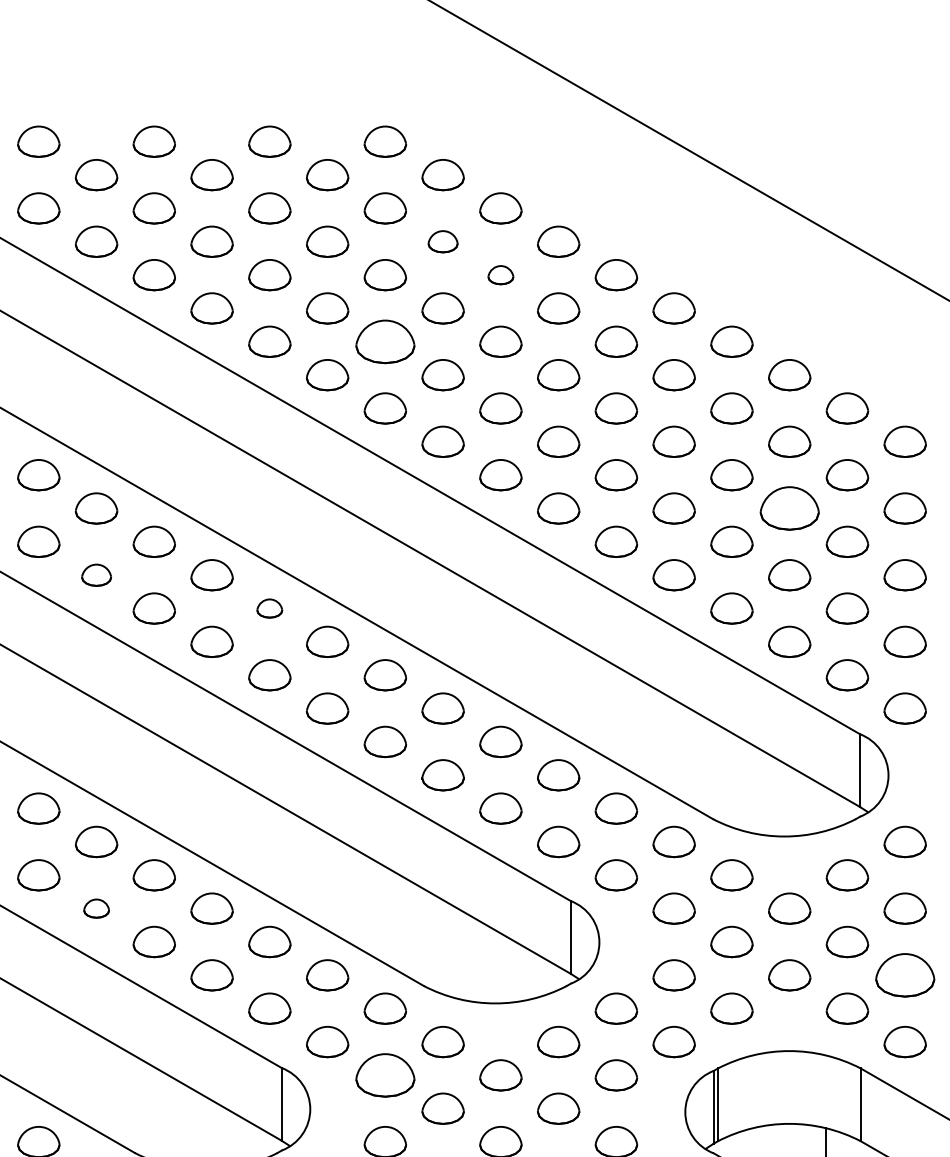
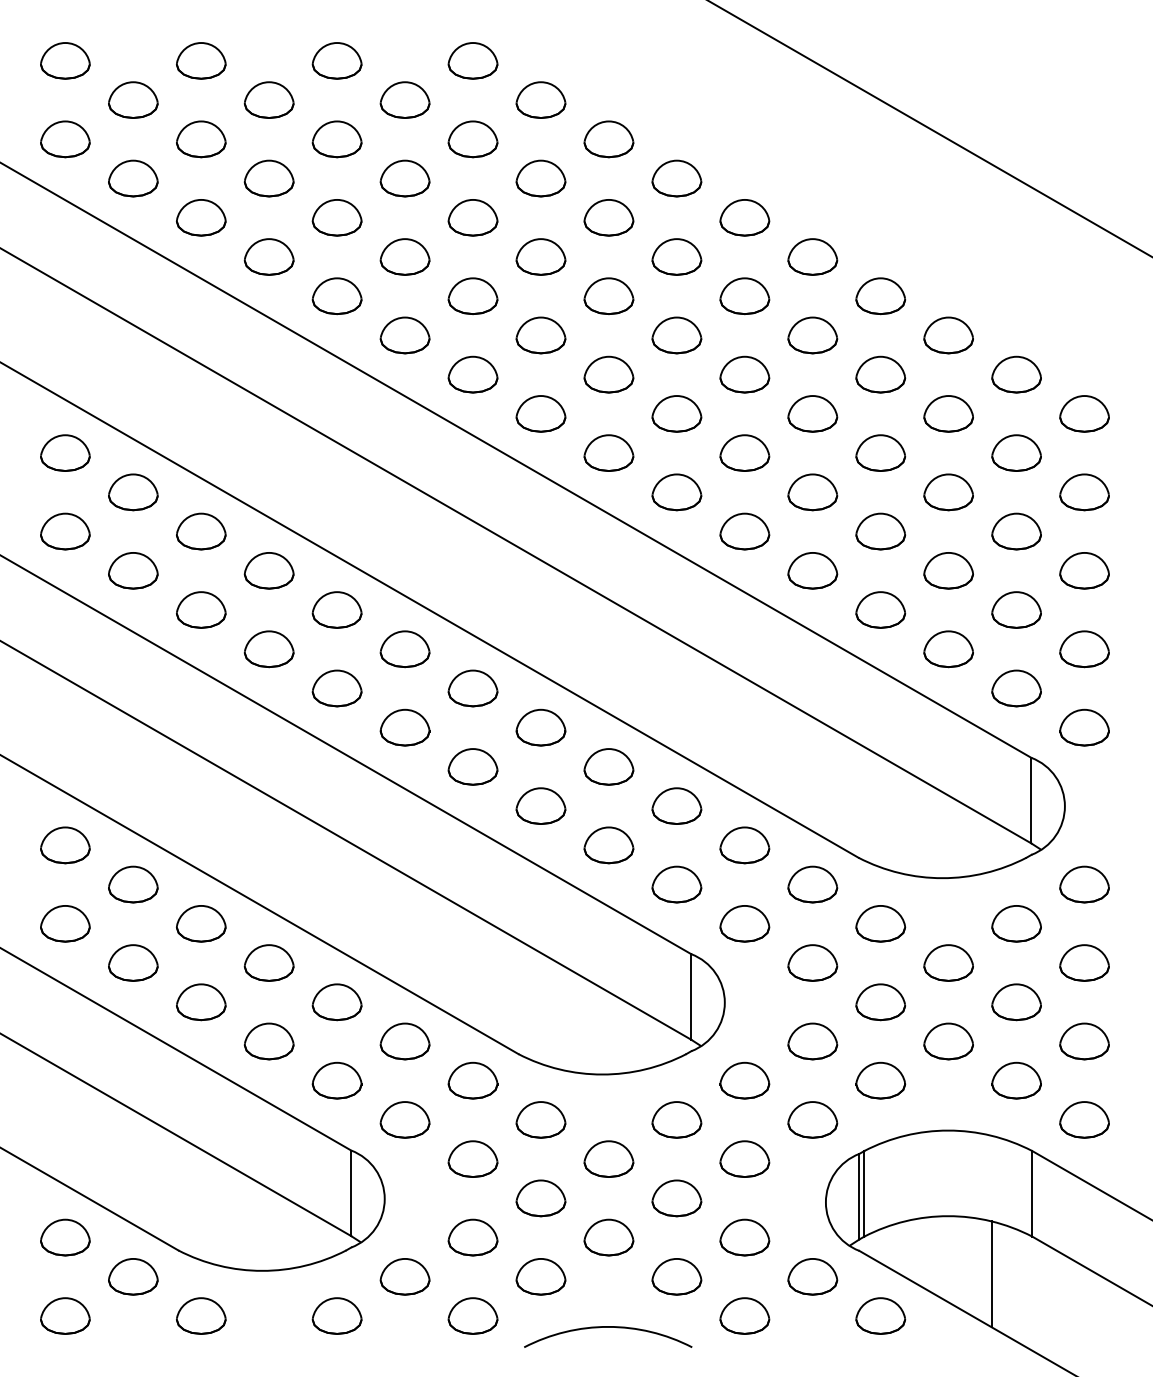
part: (442, 241) -> (540, 178), size x1.43
part: (500, 274) -> (608, 217), size x1.67
part: (384, 341) -> (472, 295), size x0.71
part: (789, 508) -> (948, 492), size x0.71
part: (96, 574) -> (133, 570), size x1.43
part: (269, 608) -> (336, 609), size x1.67
part: (96, 908) -> (133, 962), size x1.67
part: (905, 975) -> (1084, 1041), size x0.71
part: (384, 1074) -> (472, 1158), size x0.71

